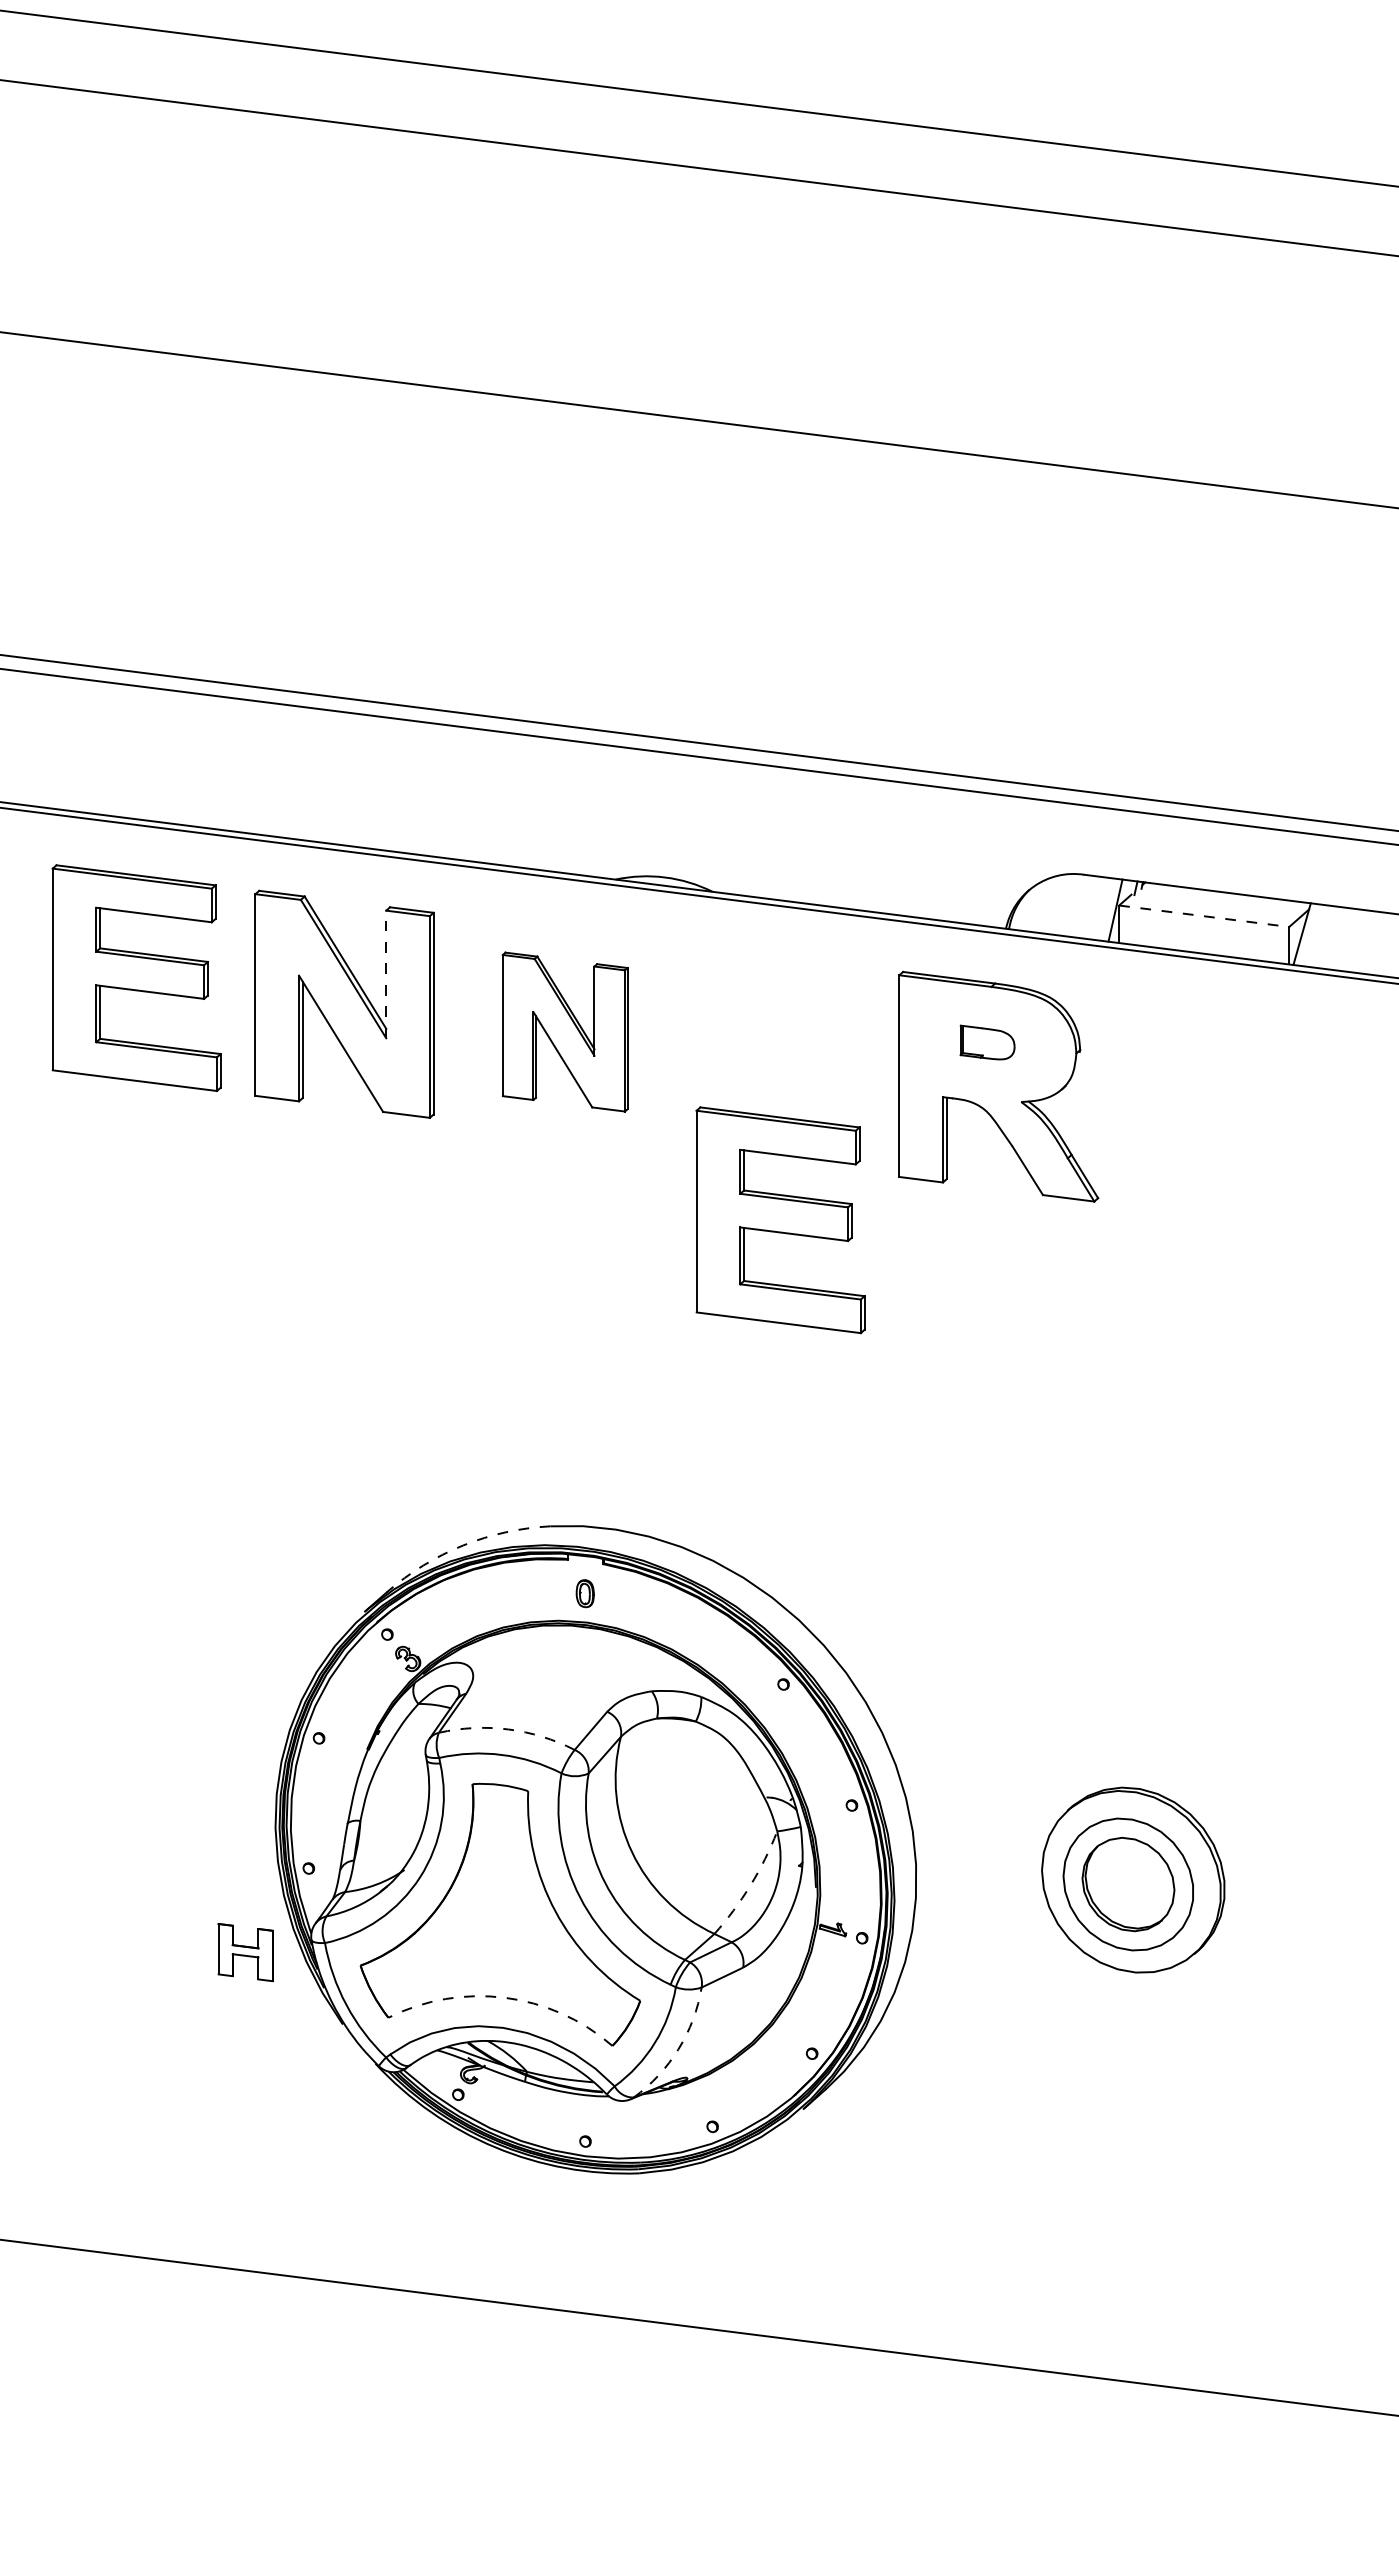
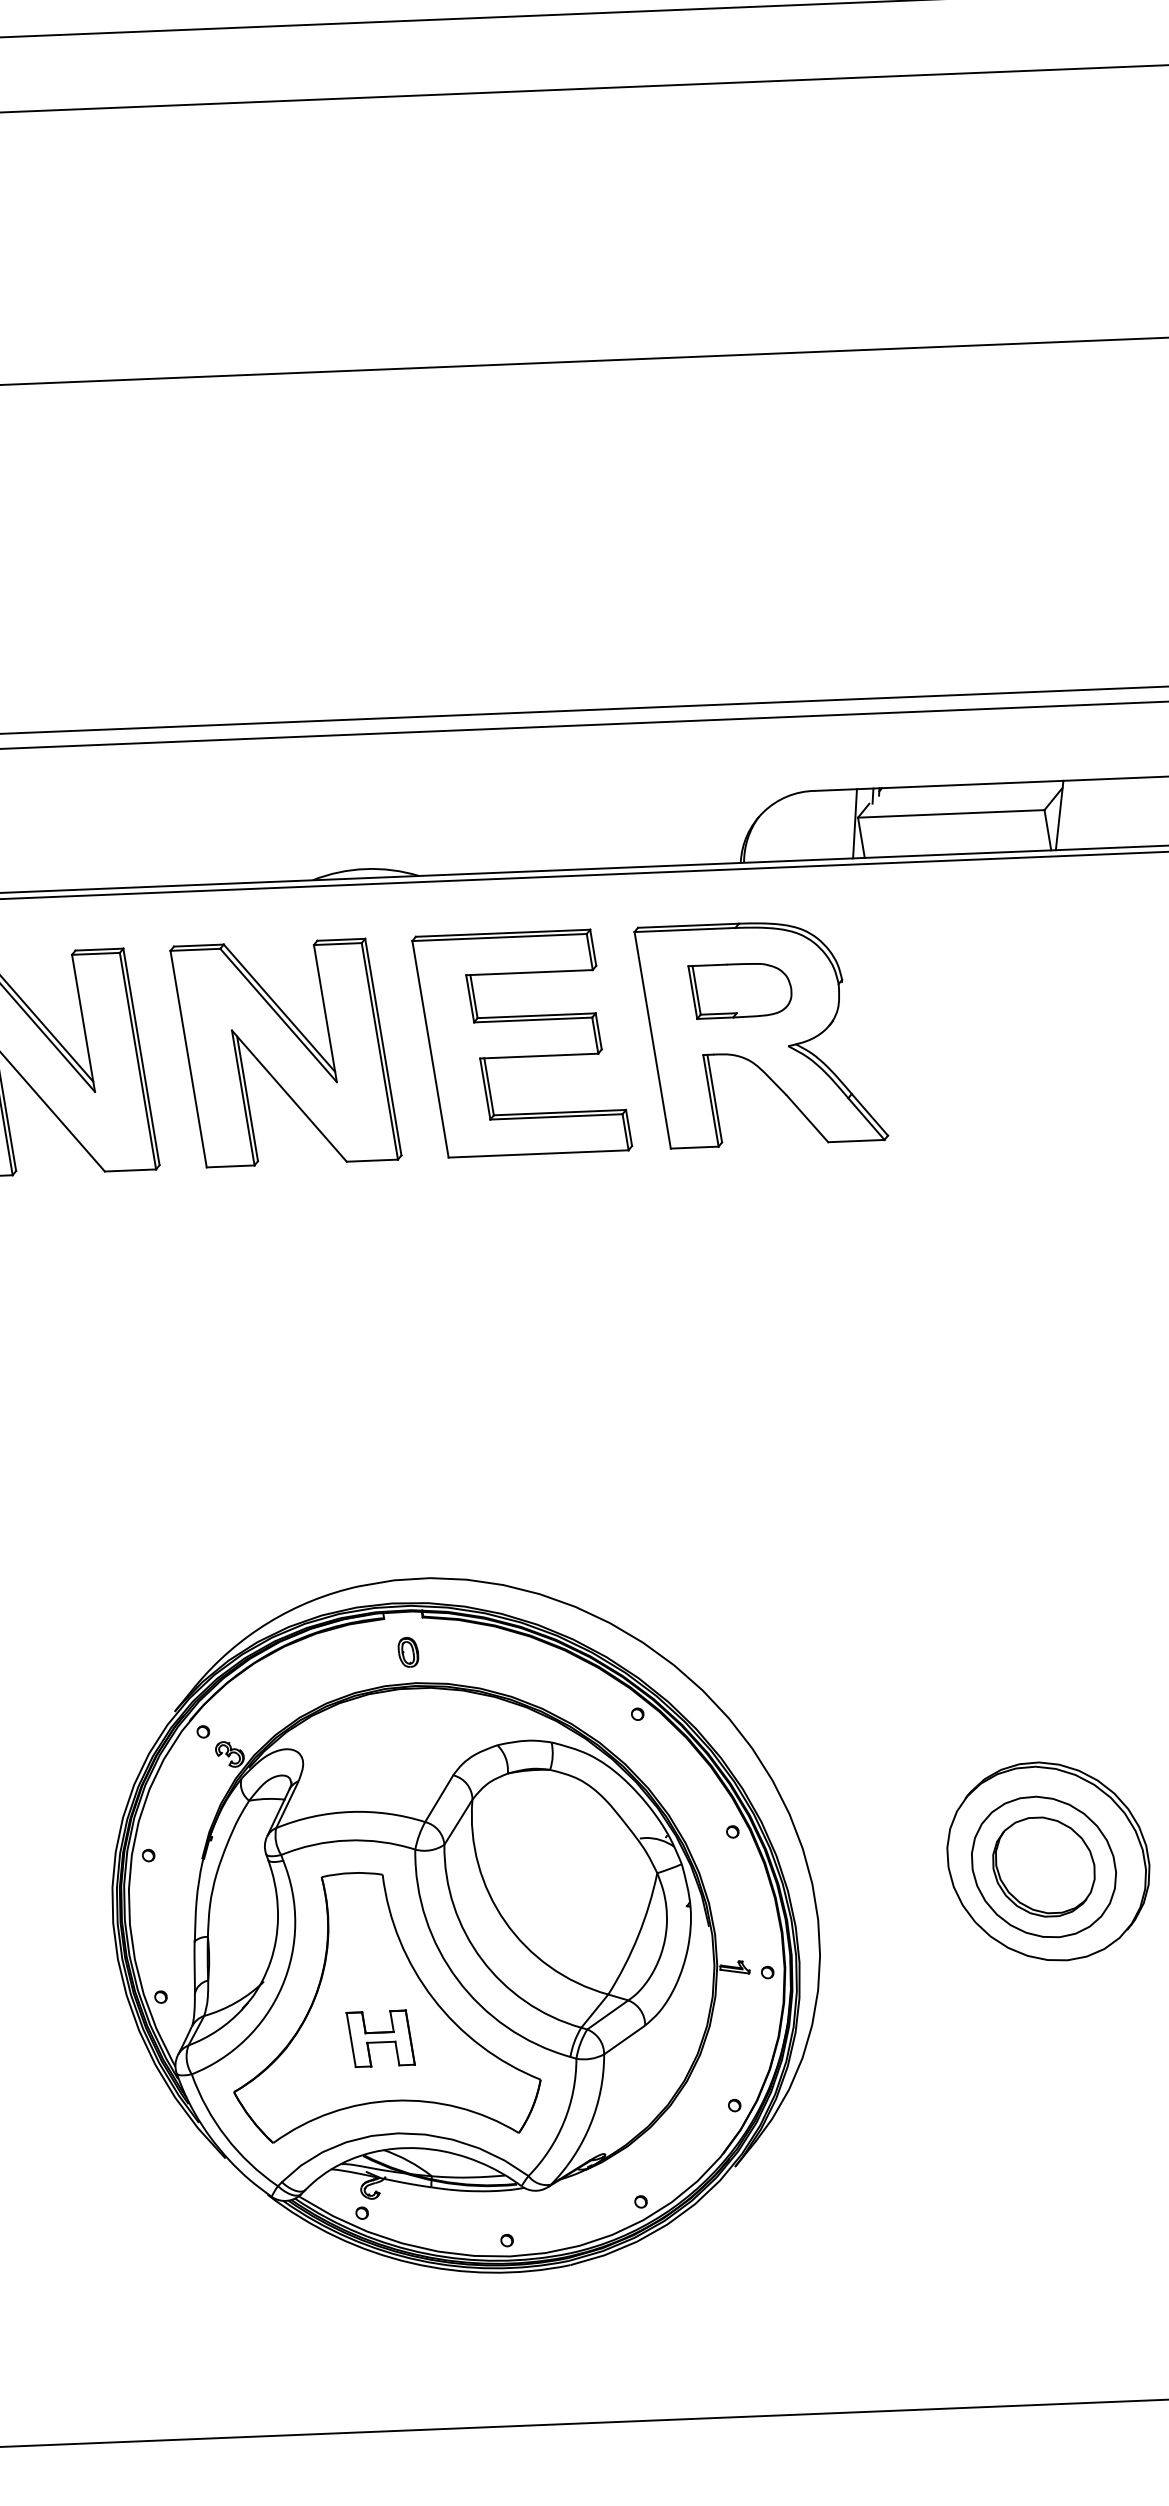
line: (1204, 916) -> (951, 814), dashed -> solid
line: (386, 974) -> (83, 1023), dashed -> solid
part: (565, 1031) -> (286, 1052), size x1.43
part: (987, 1042) -> (741, 988), size x1.67
part: (780, 1220) -> (522, 1043), moved
arc: (463, 1545) -> (269, 1622), dashed -> solid
arc: (508, 1729) -> (350, 1812), dashed -> solid
arc: (750, 1885) -> (638, 1936), dashed -> solid
part: (245, 1952) -> (380, 2038), moved
arc: (504, 1997) -> (394, 2100), dashed -> solid
arc: (678, 2049) -> (590, 2125), dashed -> solid

